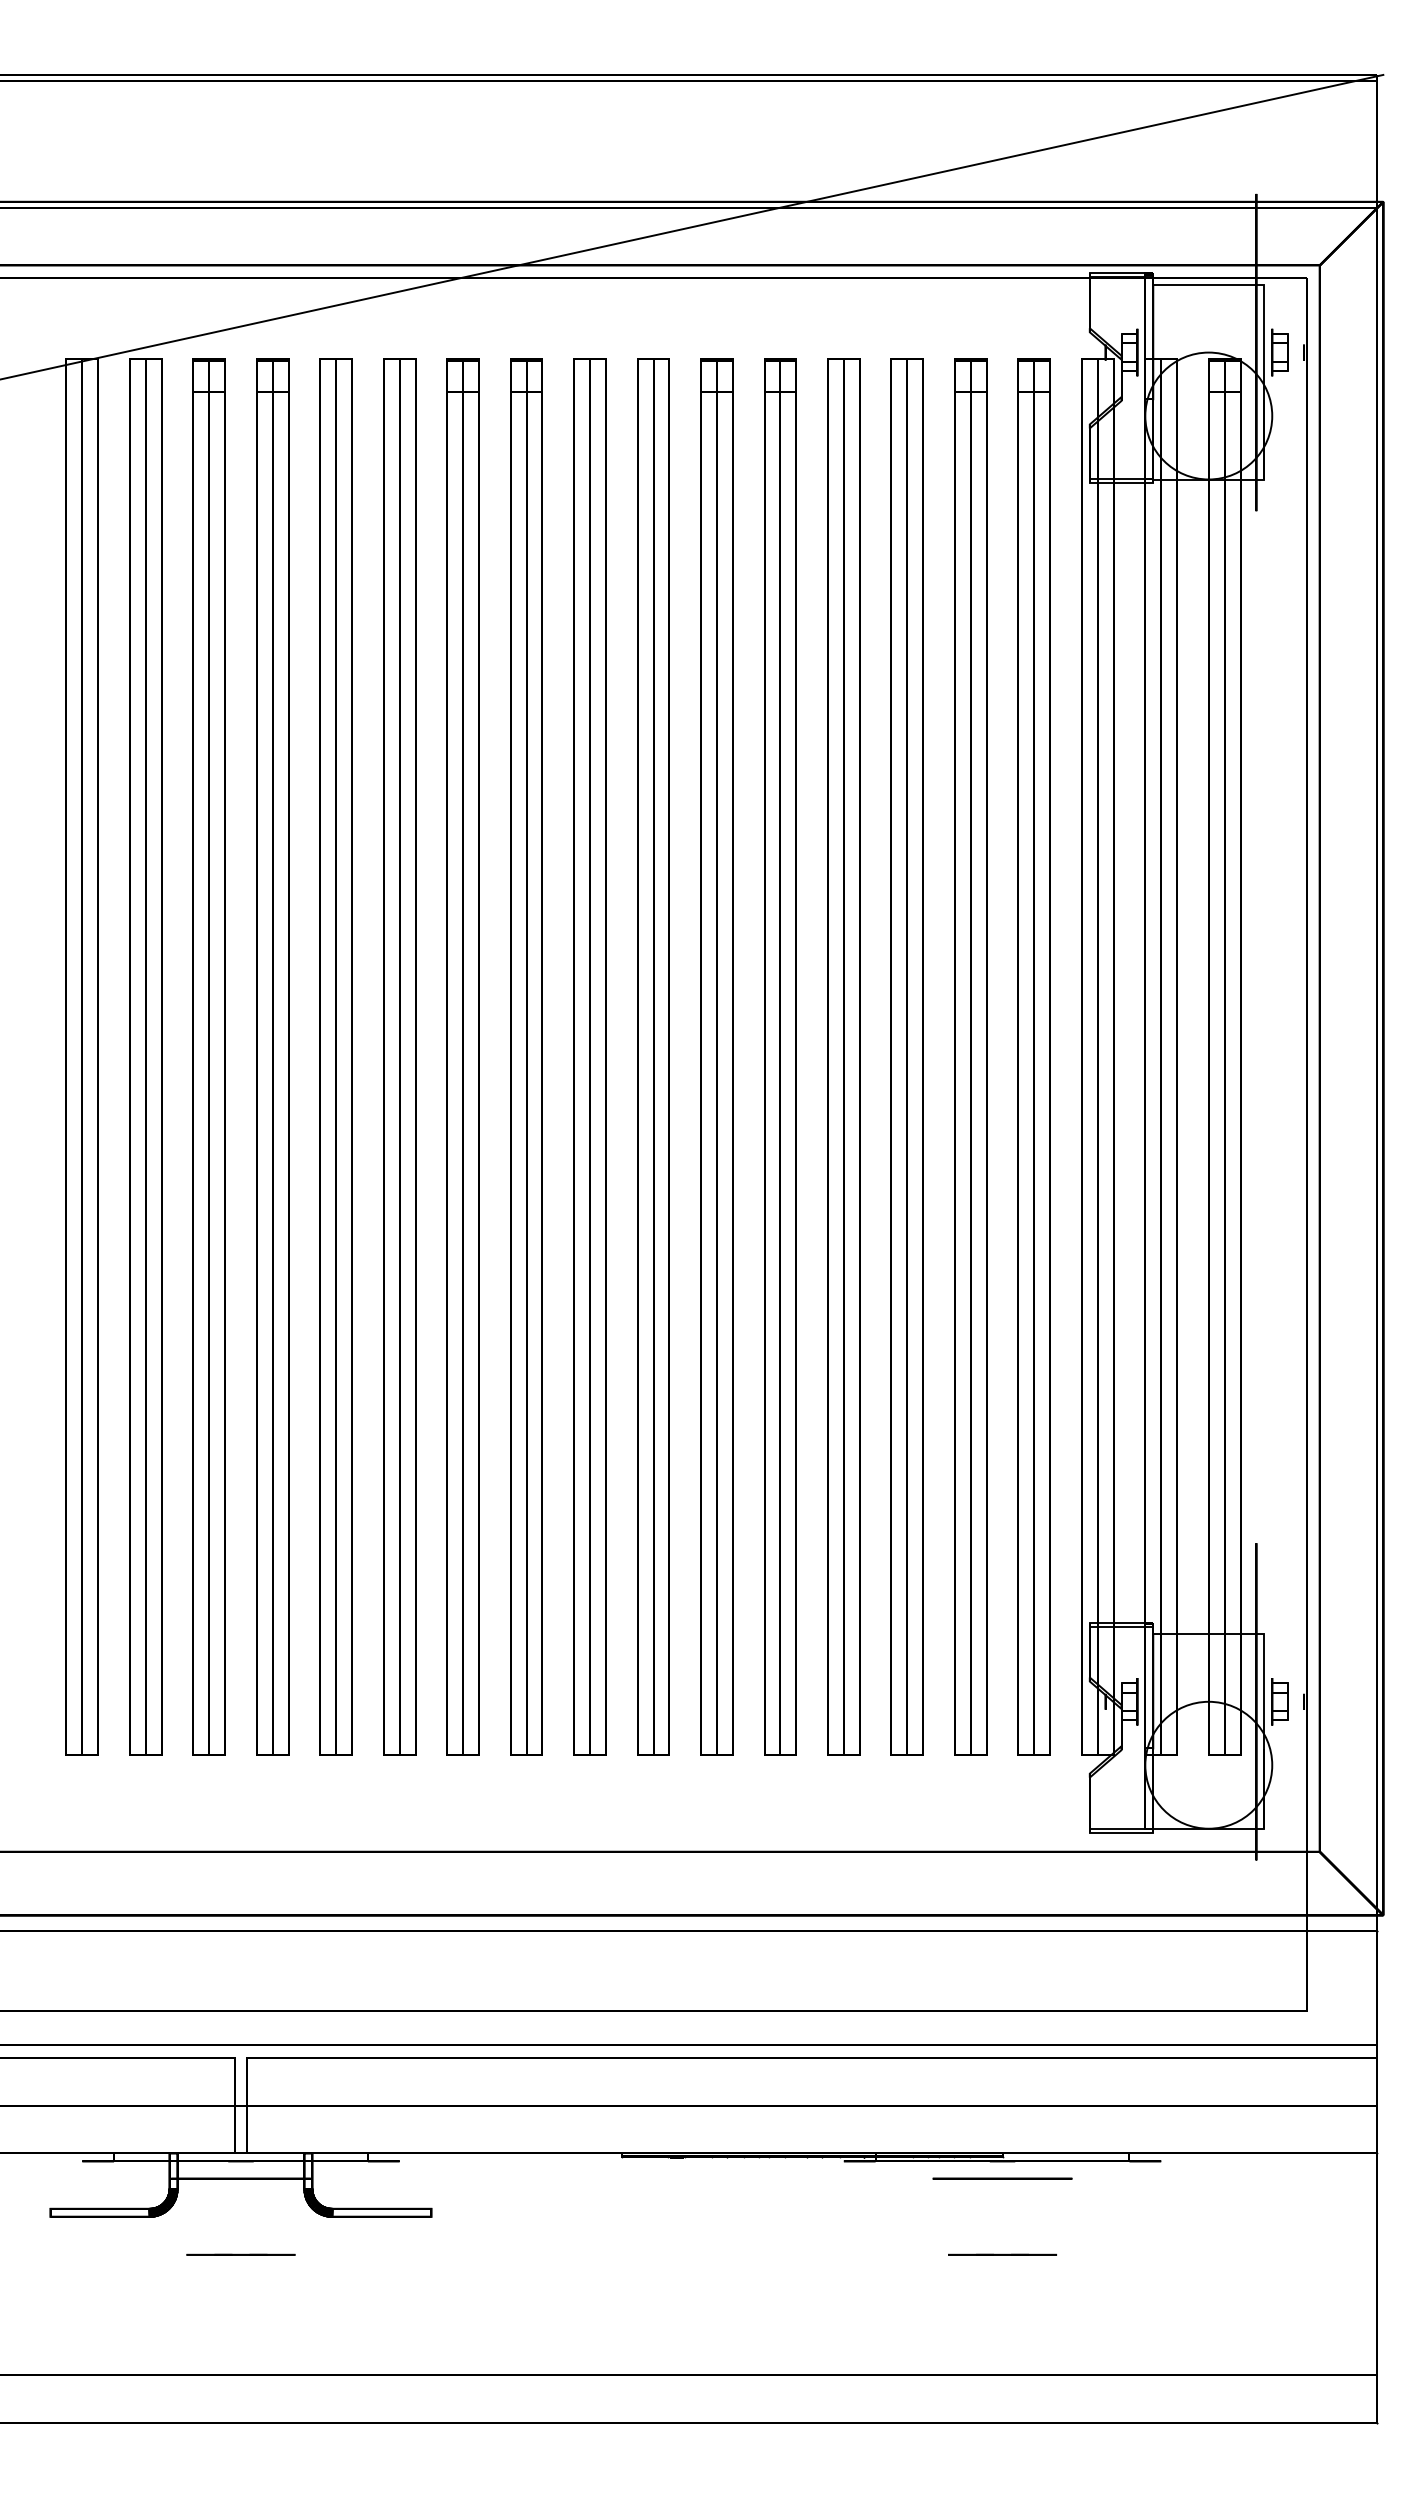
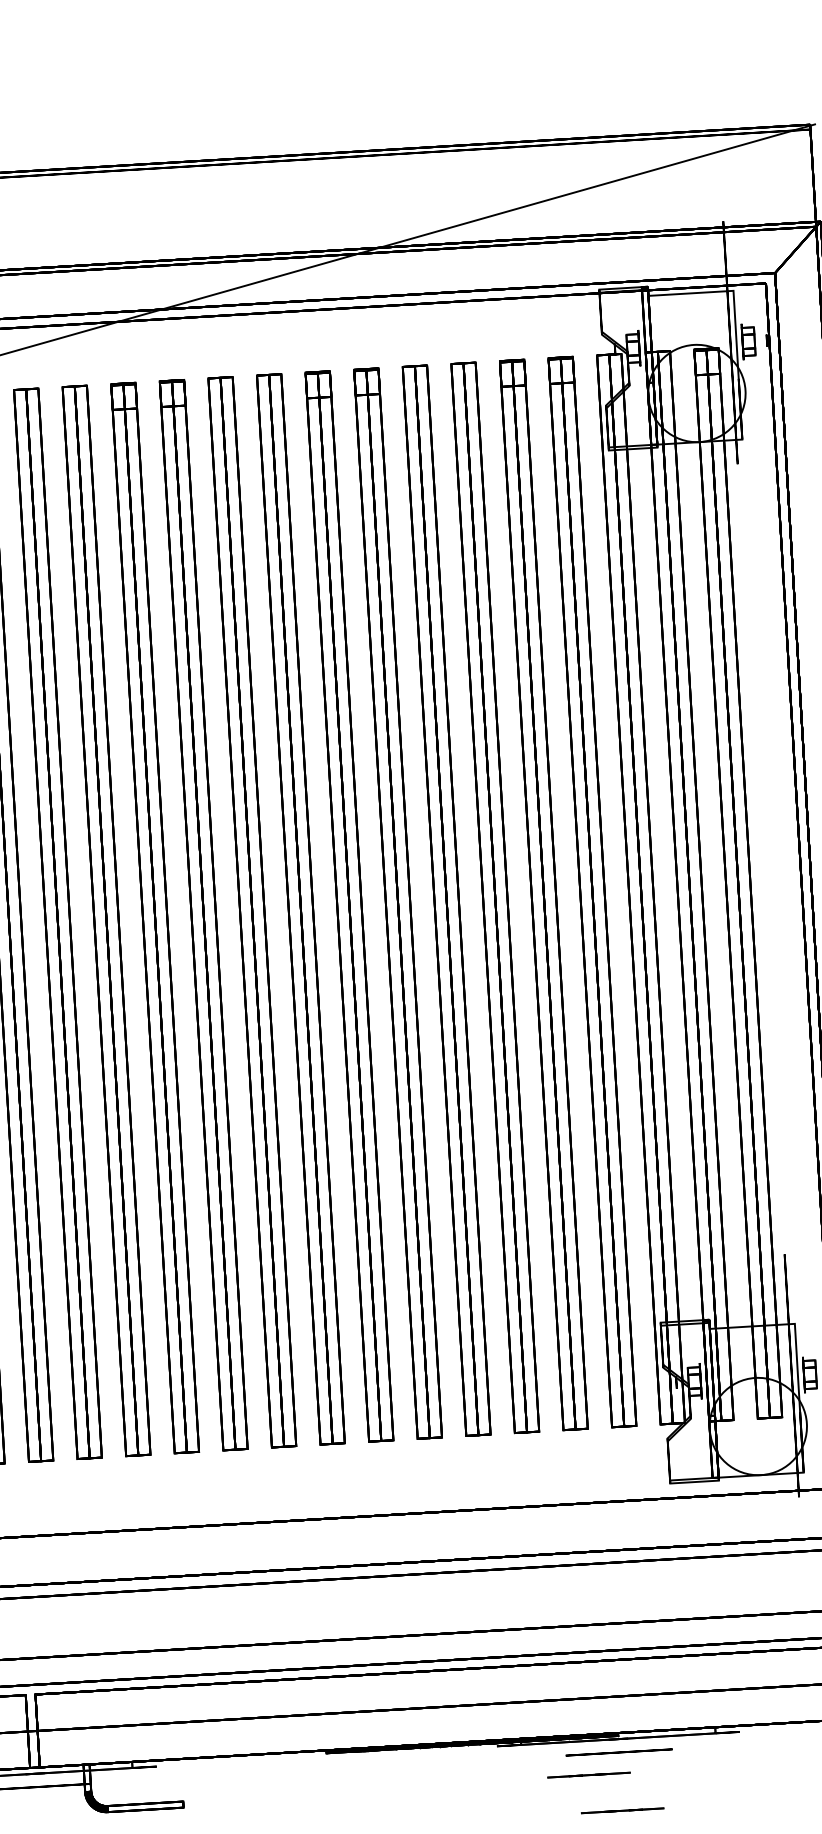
line: (961, 2205) -> (588, 1774), added

